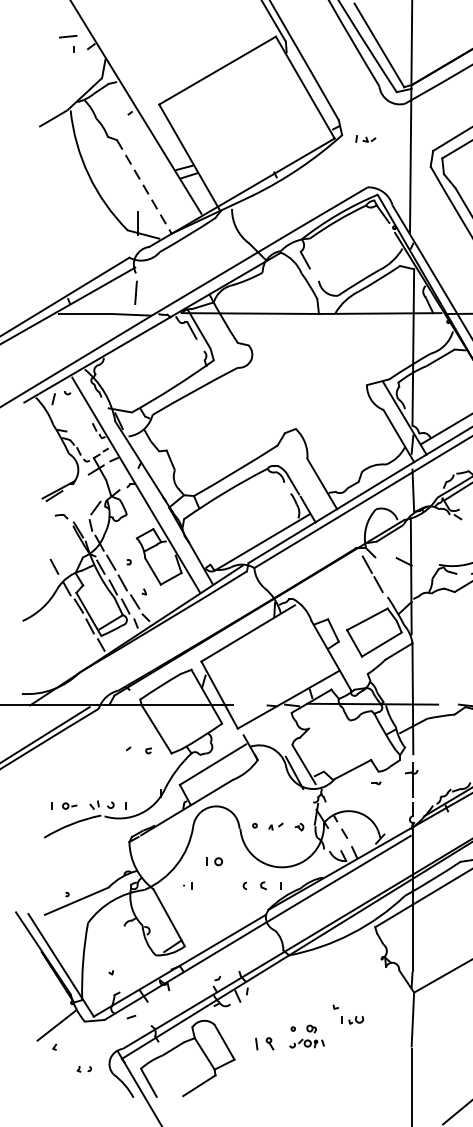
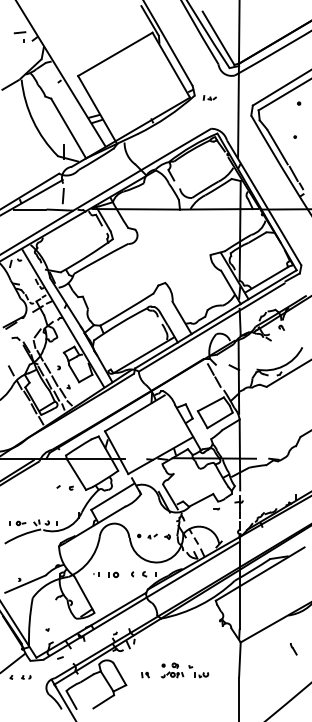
line: (144, 186) -> (68, 128), dashed -> solid
part: (214, 861) -> (113, 574), moved
part: (347, 1014) -> (198, 671), moved
part: (264, 1042) -> (145, 674), size x0.62
part: (84, 1069) -> (26, 677), moved

